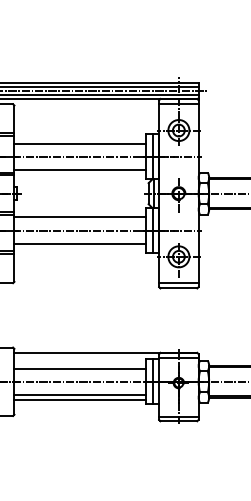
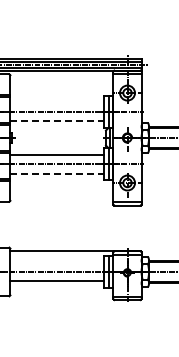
line: (80, 143) -> (57, 102), removed
line: (80, 170) -> (57, 121), solid -> dashed
line: (80, 243) -> (57, 173), solid -> dashed
line: (80, 368) -> (57, 262), removed
line: (80, 400) -> (57, 285), removed

